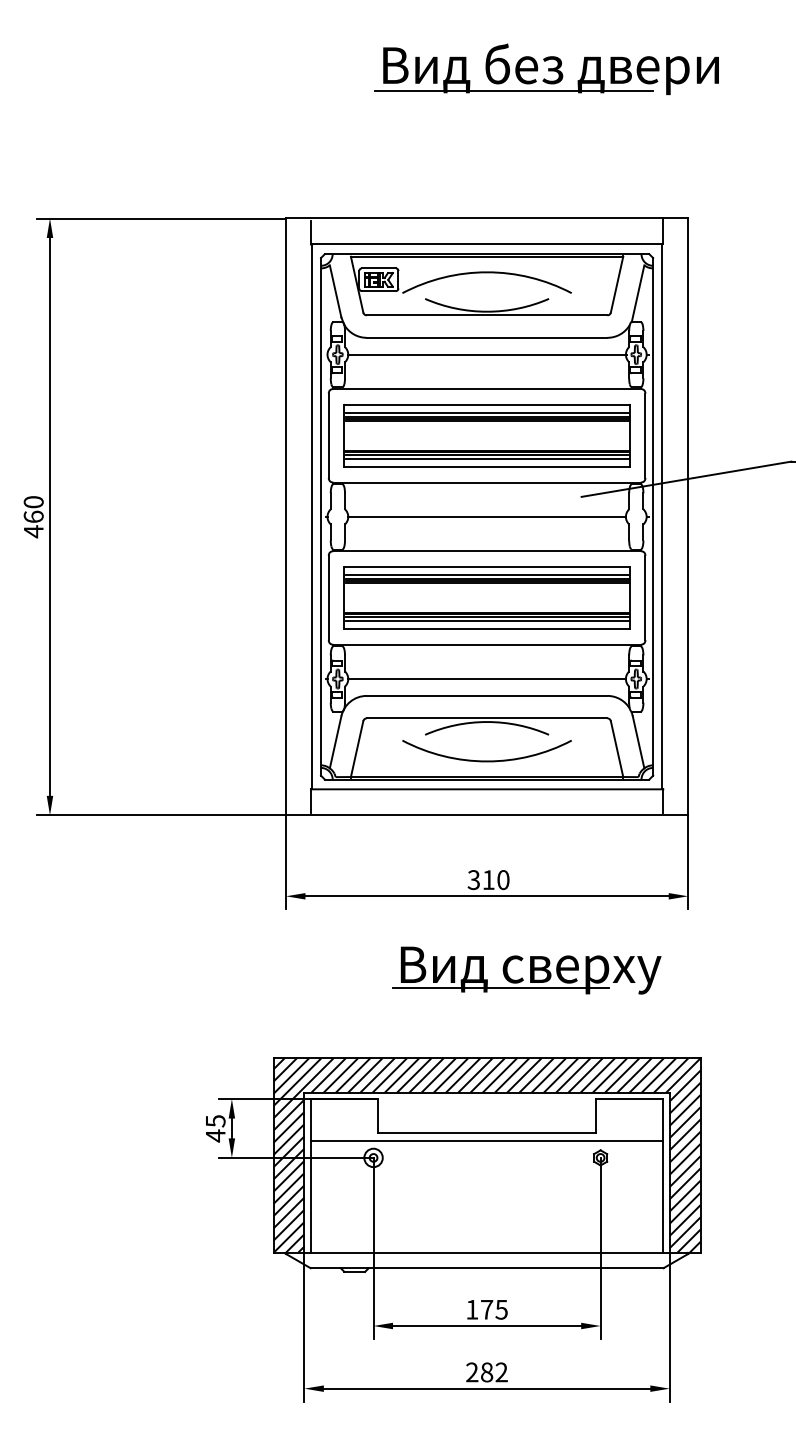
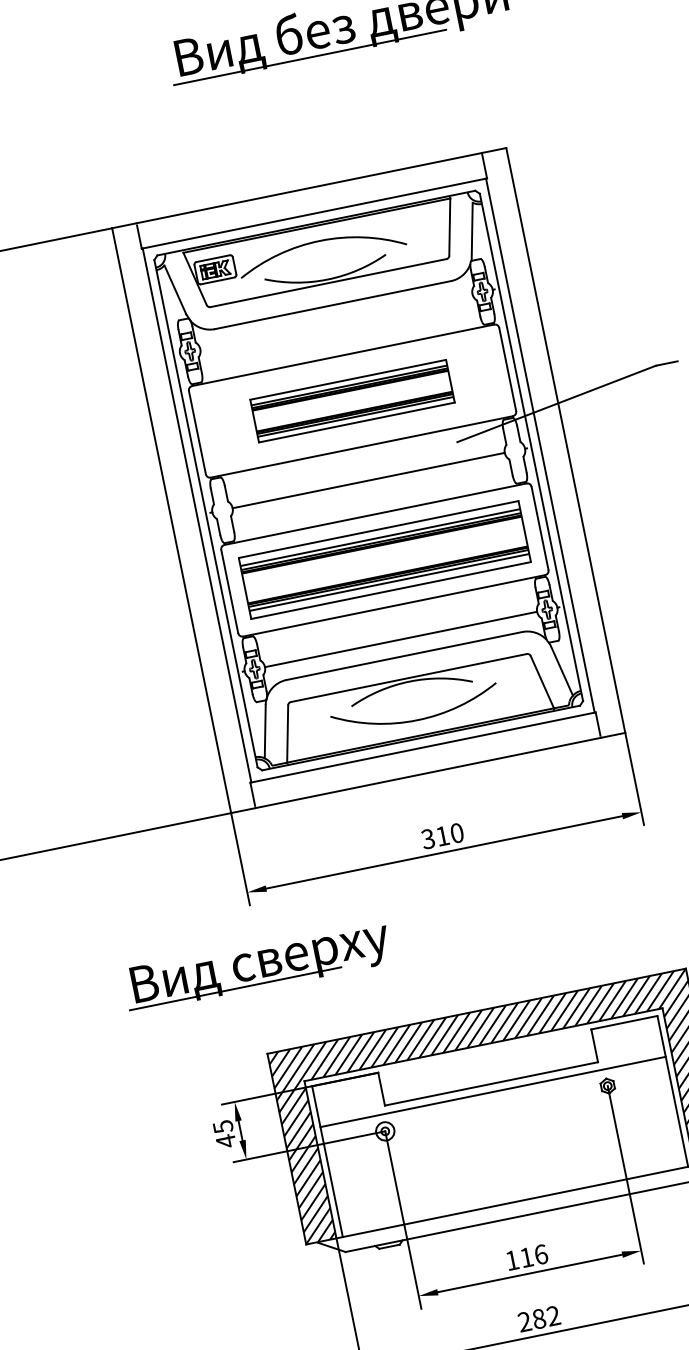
line: (487, 354) -> (336, 321), removed
part: (486, 435) -> (351, 400), size x0.7
part: (526, 970) -> (256, 966), moved
text: (494, 1309) -> (534, 1255), 175 -> 116

